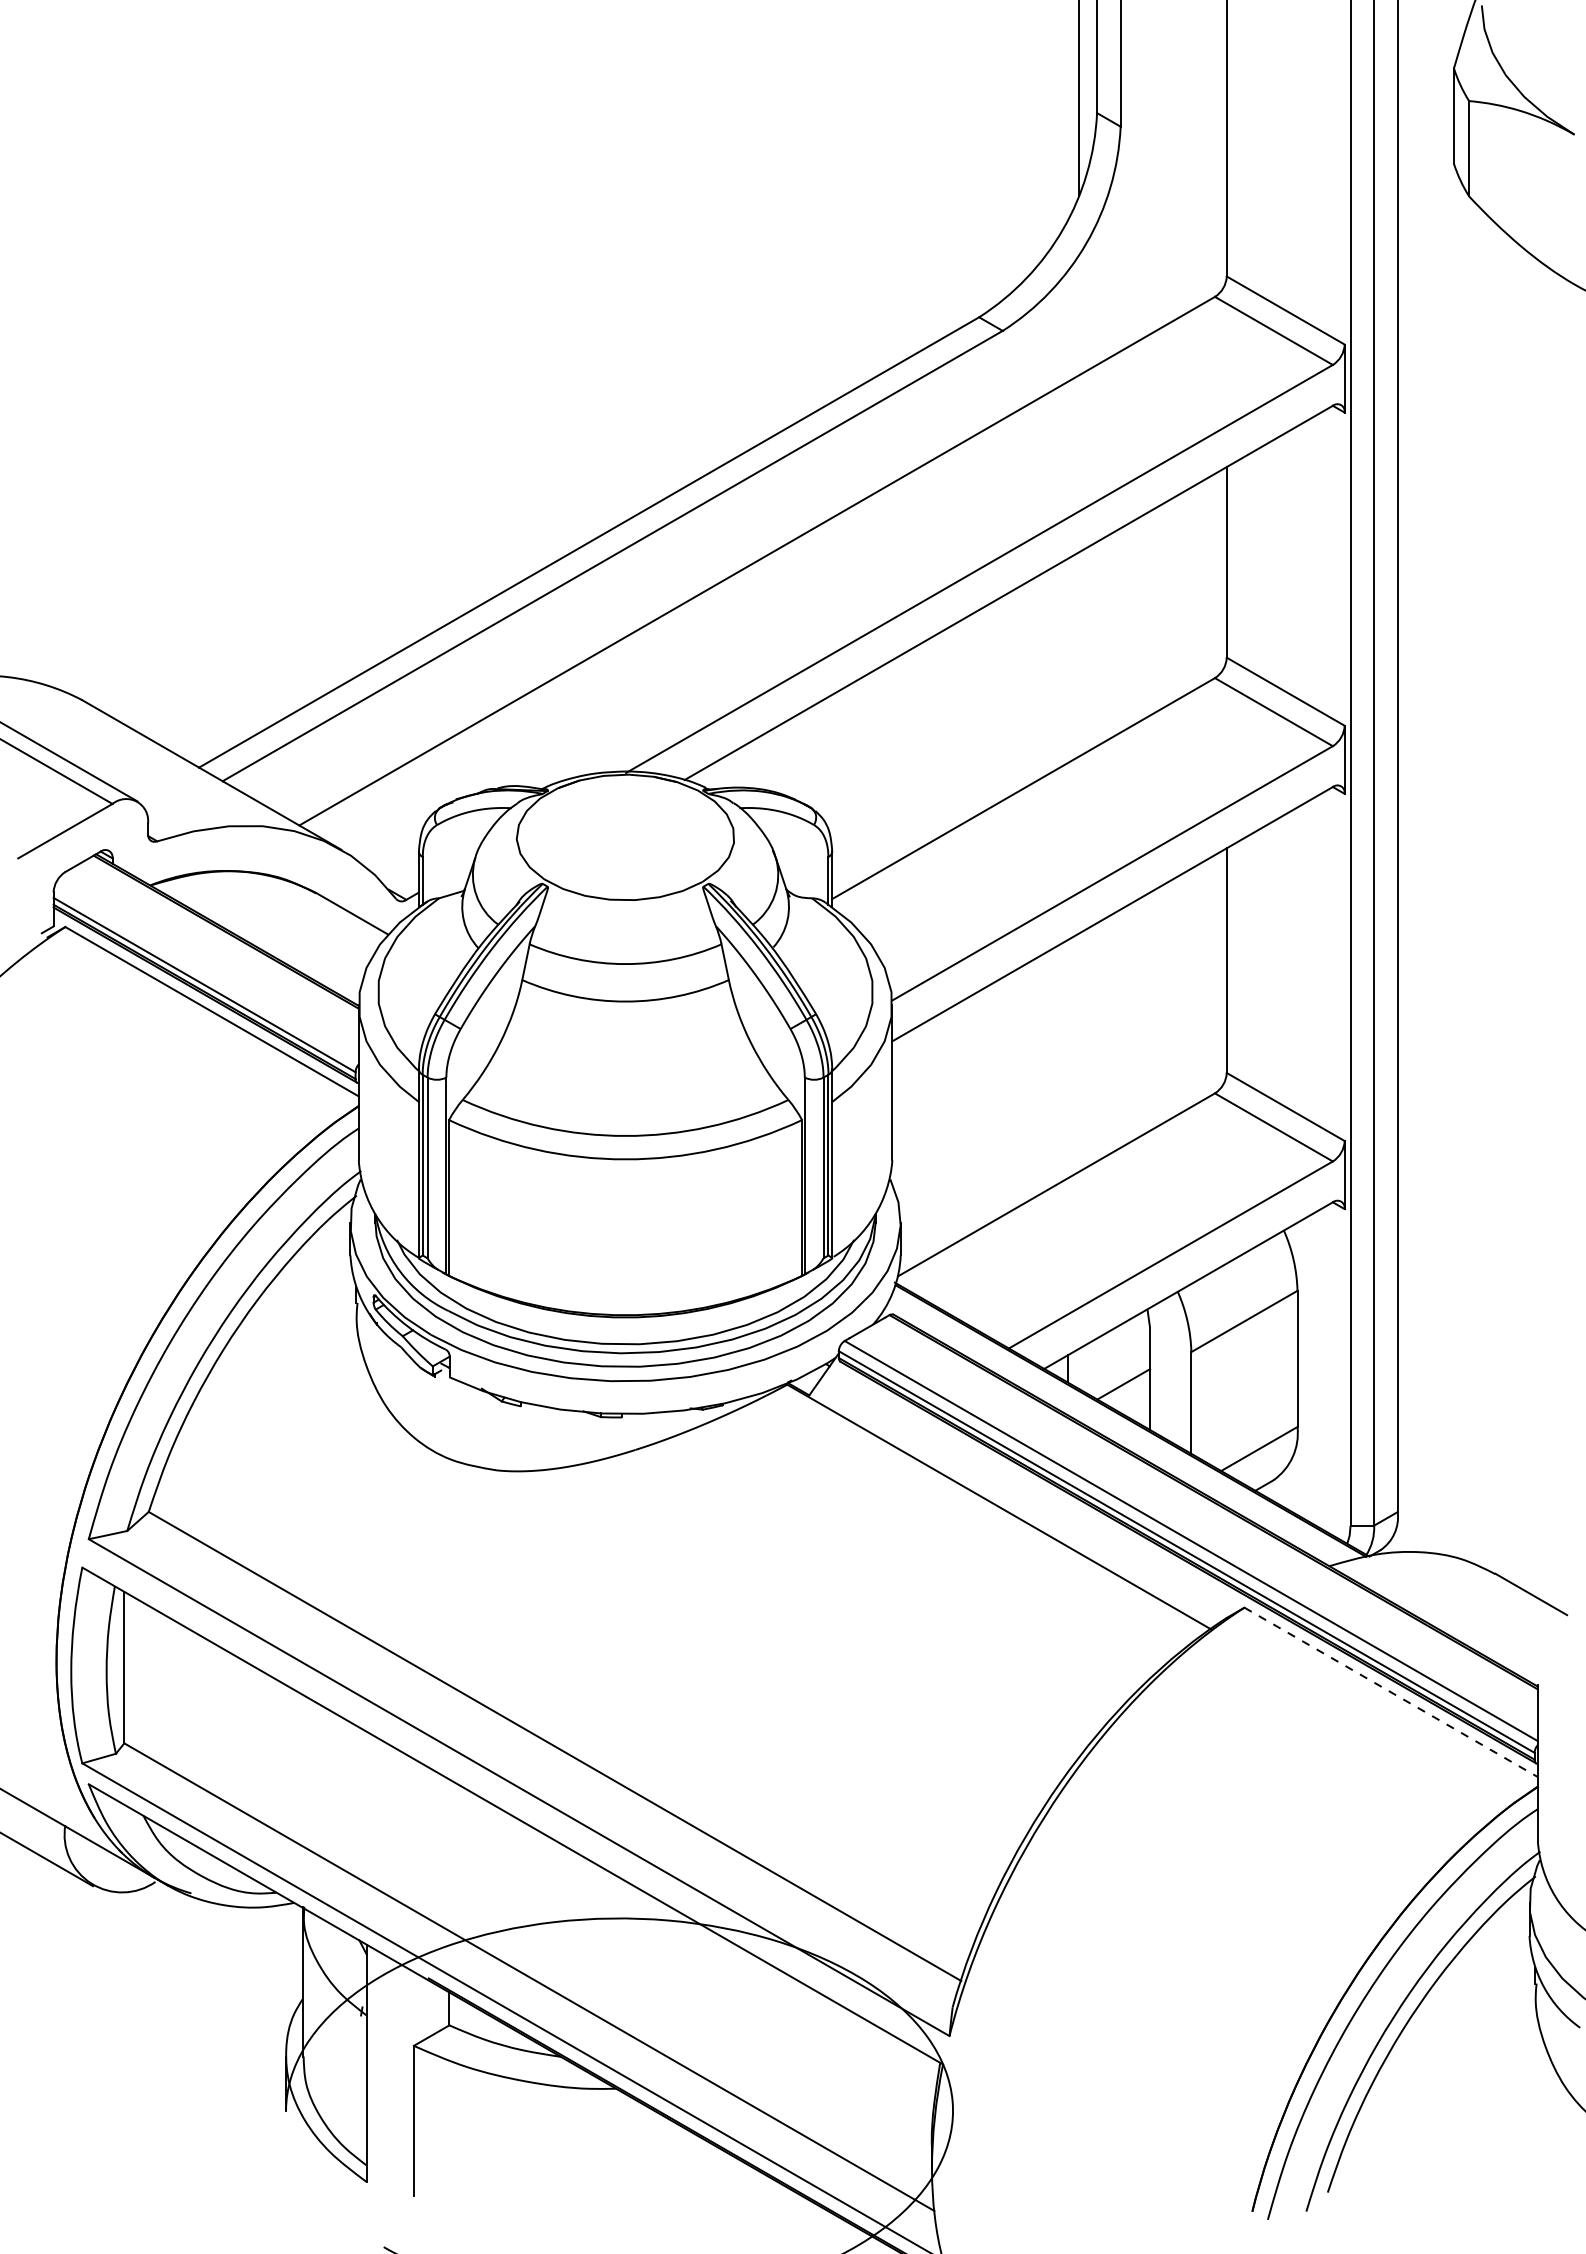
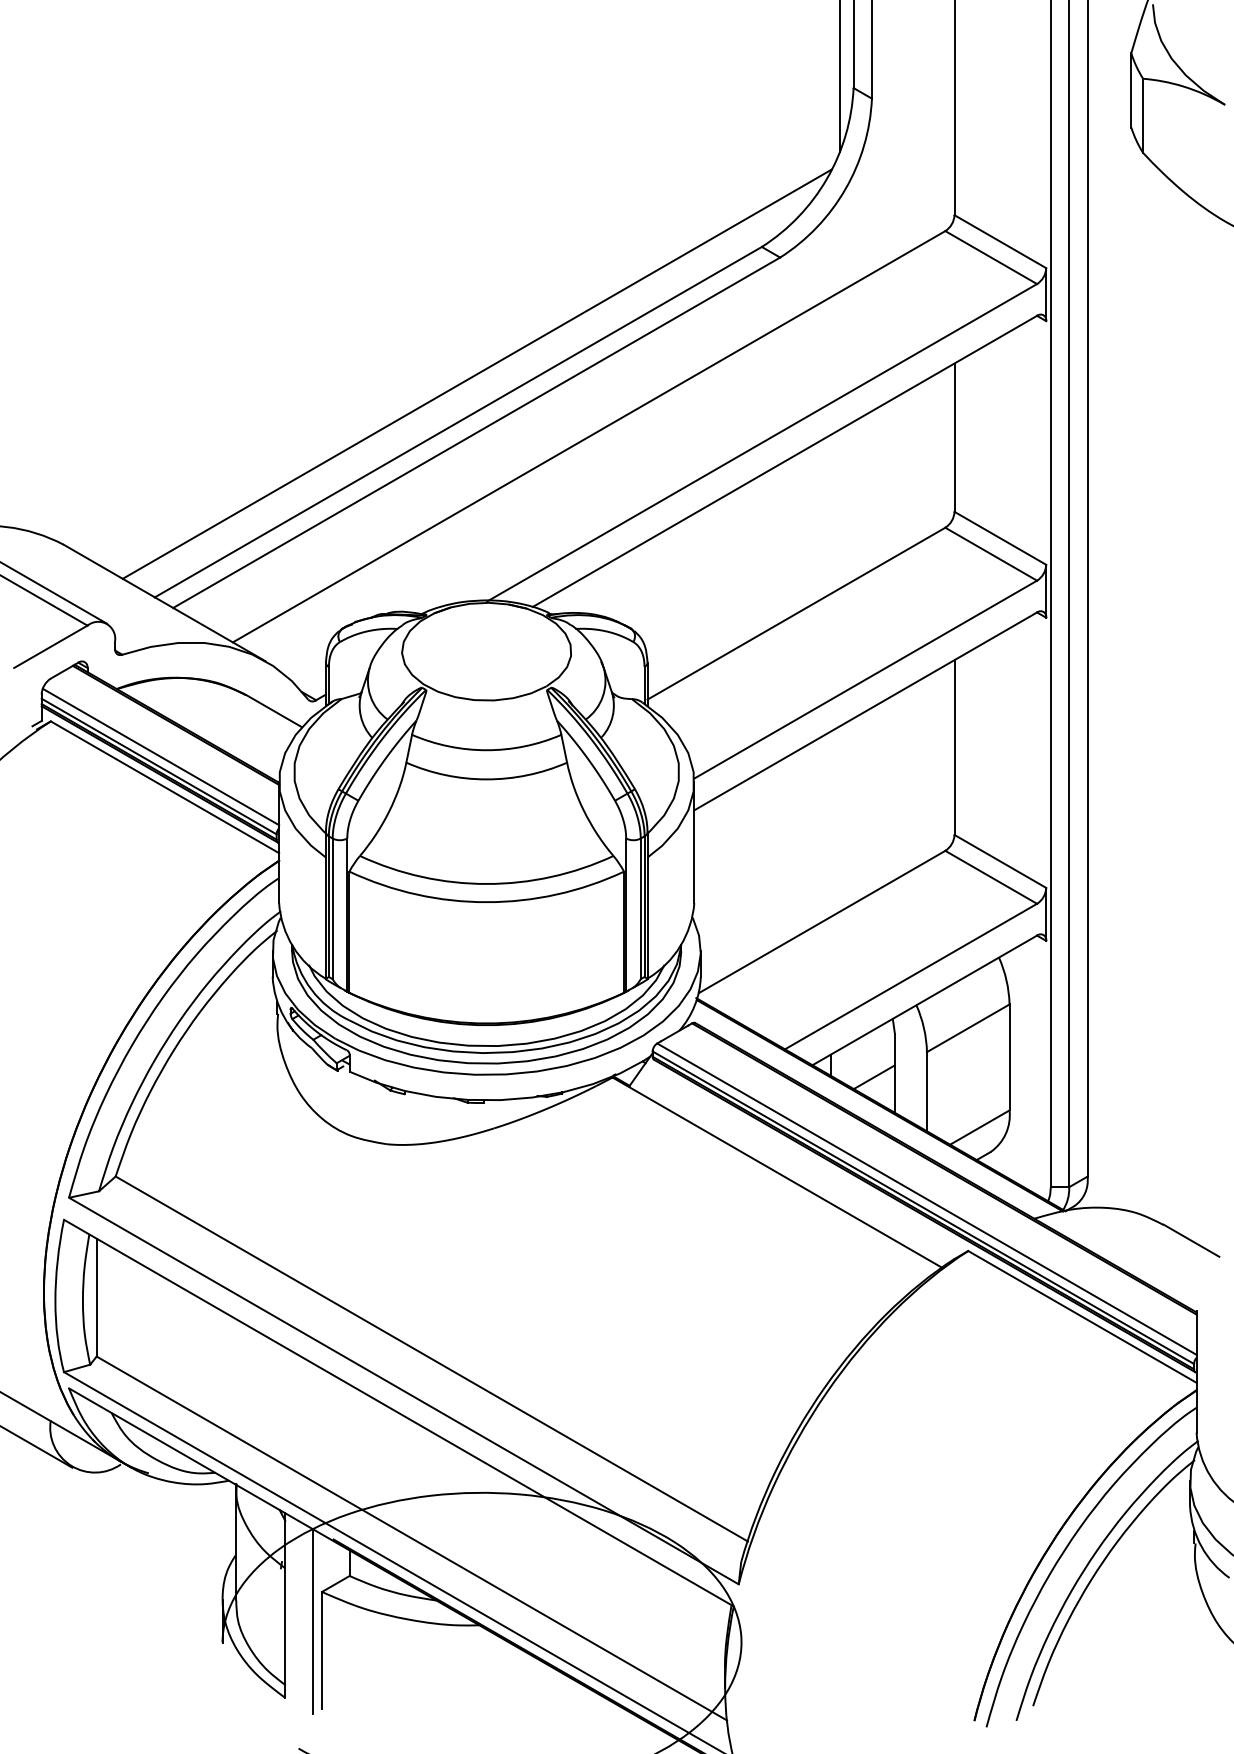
line: (612, 480) -> (476, 373), added
line: (206, 972) -> (160, 756), added
line: (1391, 1692) -> (1082, 1317), dashed -> solid
line: (402, 2083) -> (313, 1621), added

